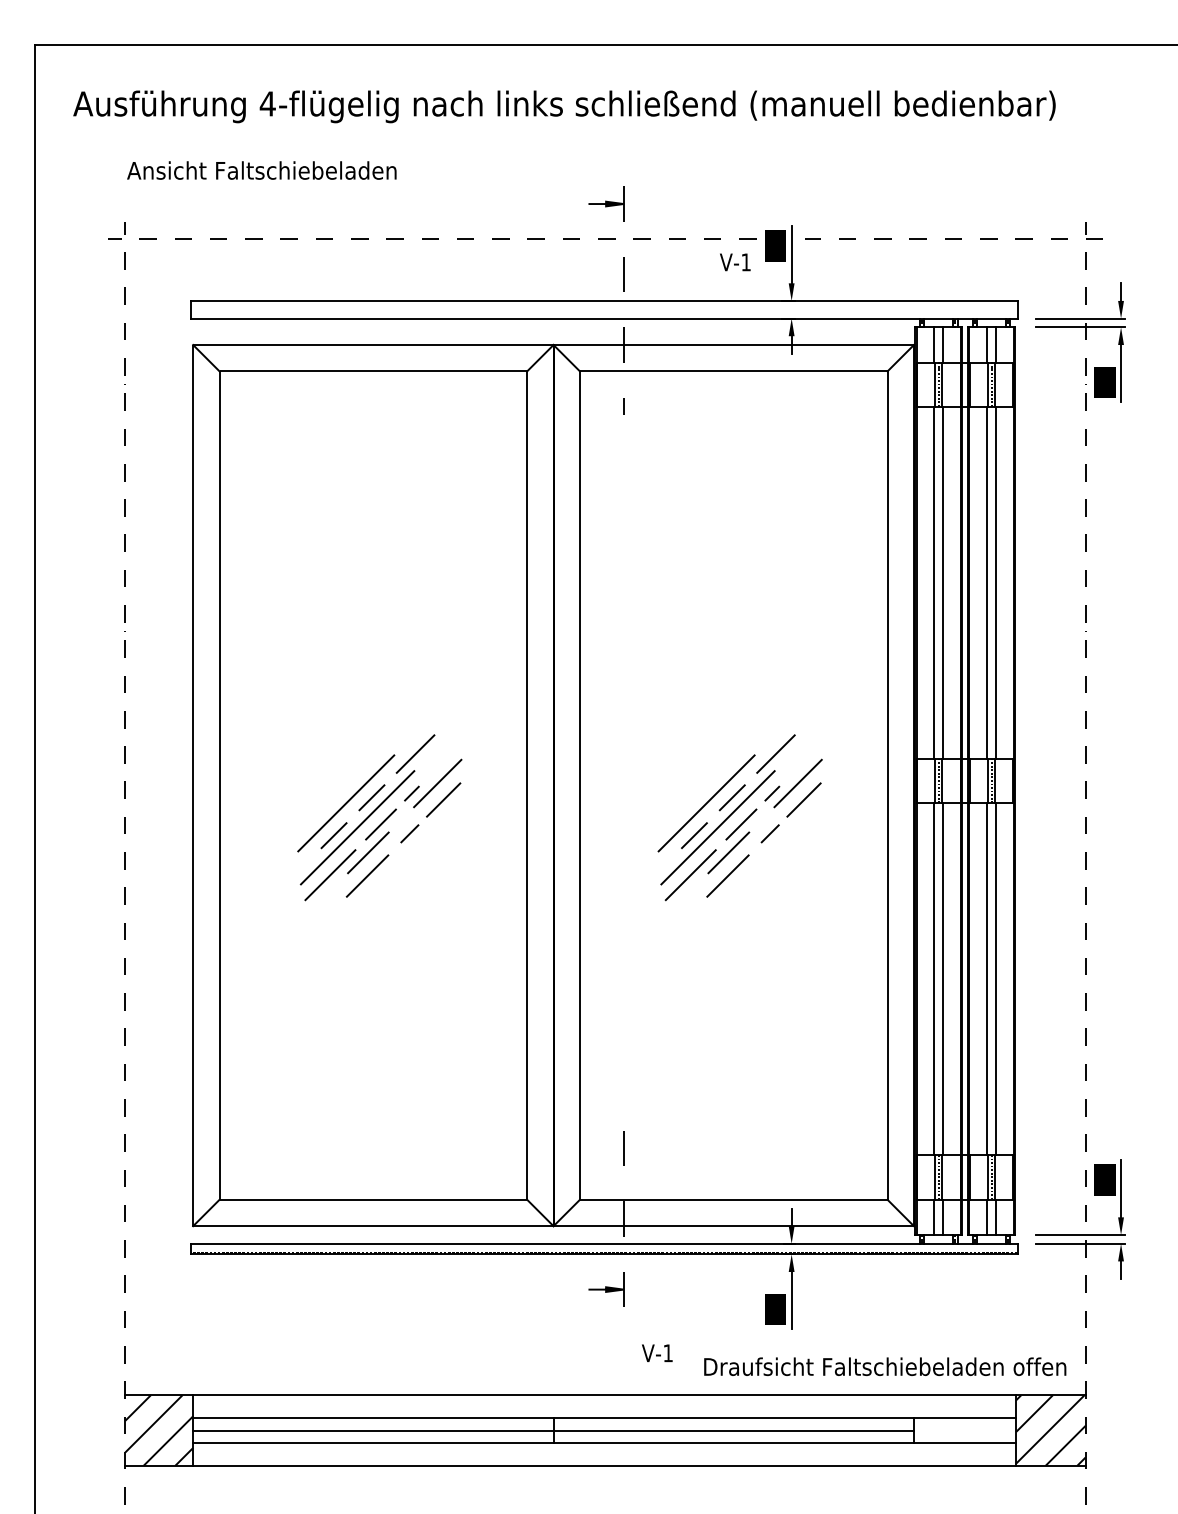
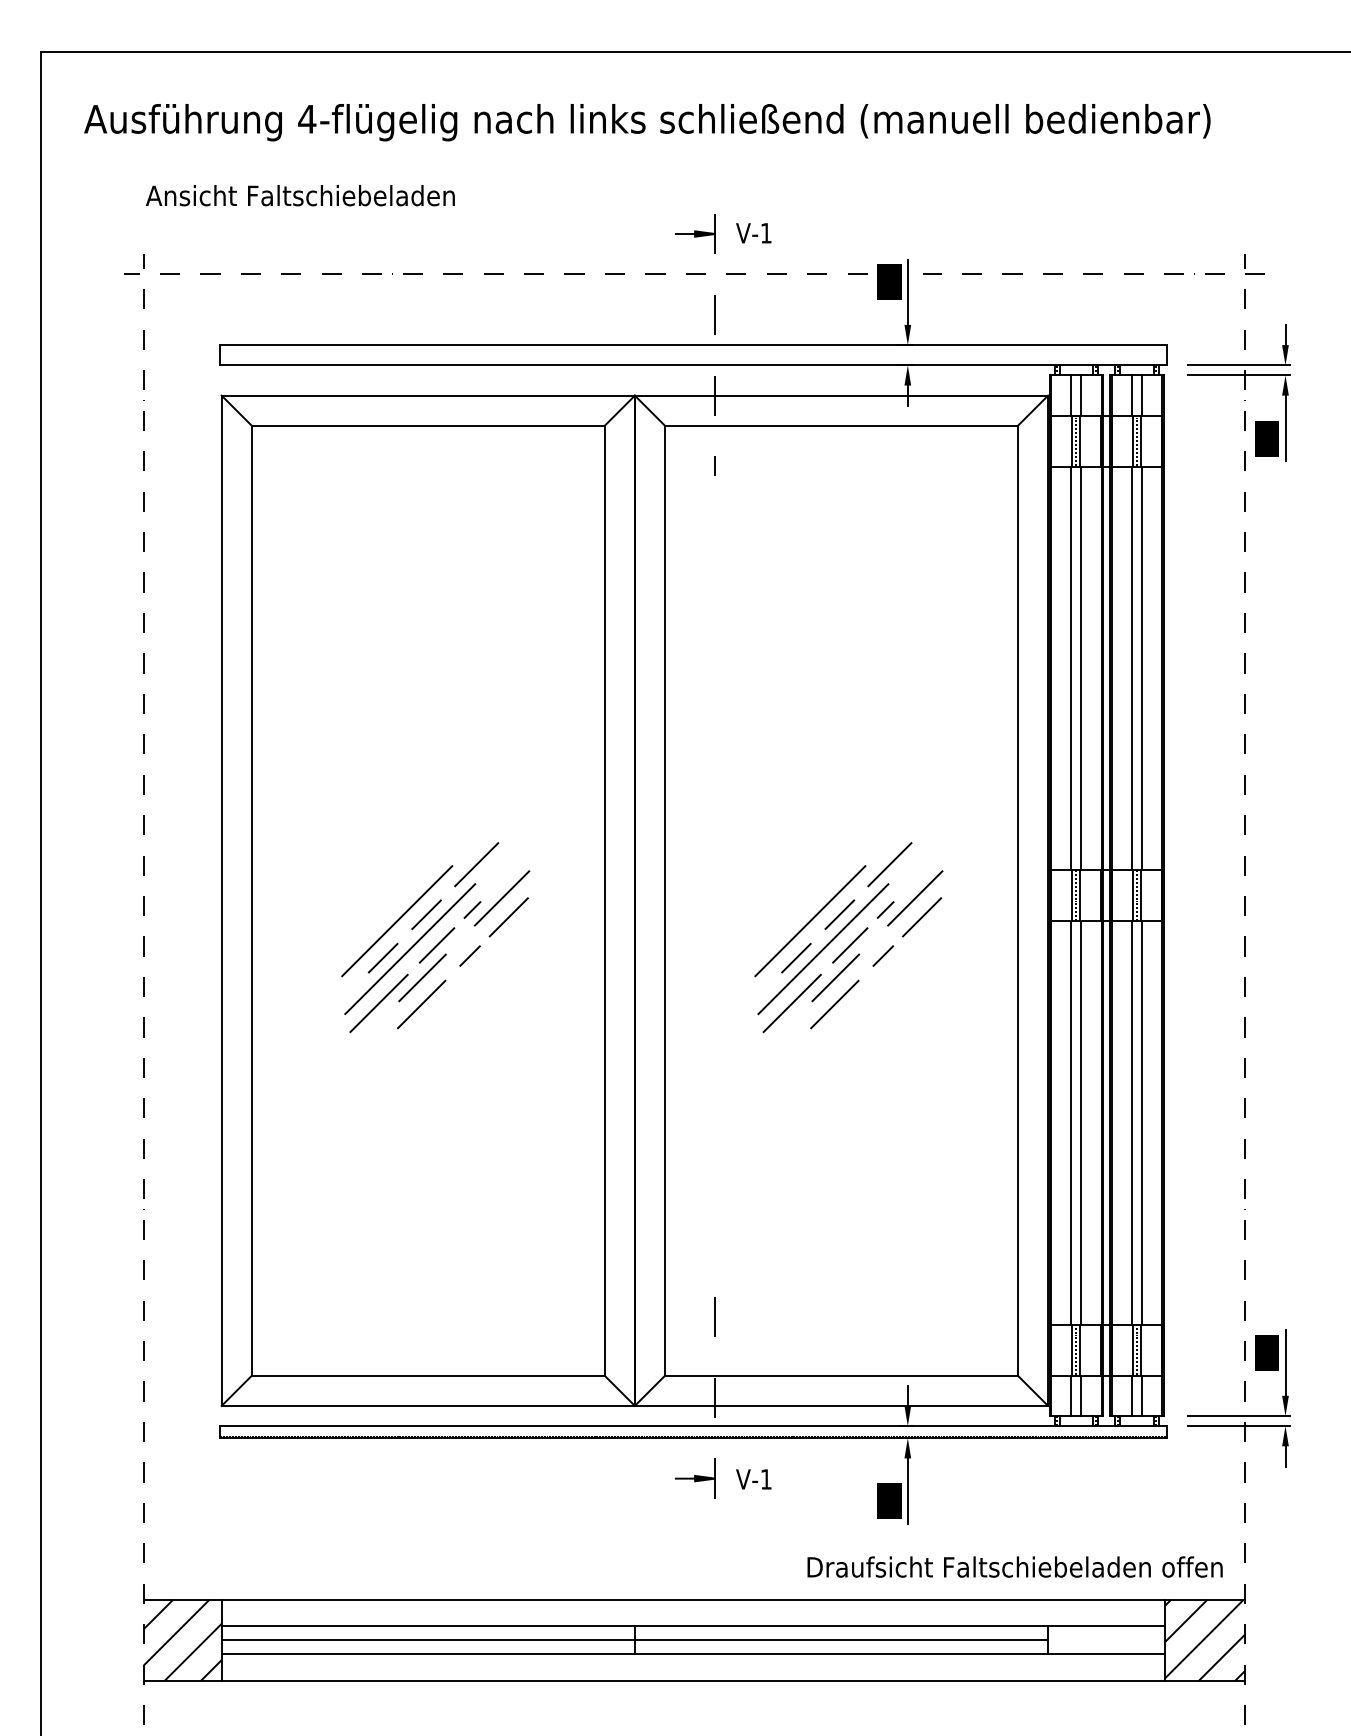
text: (735, 262) -> (754, 233), moved
text: (657, 1353) -> (754, 1479), moved

